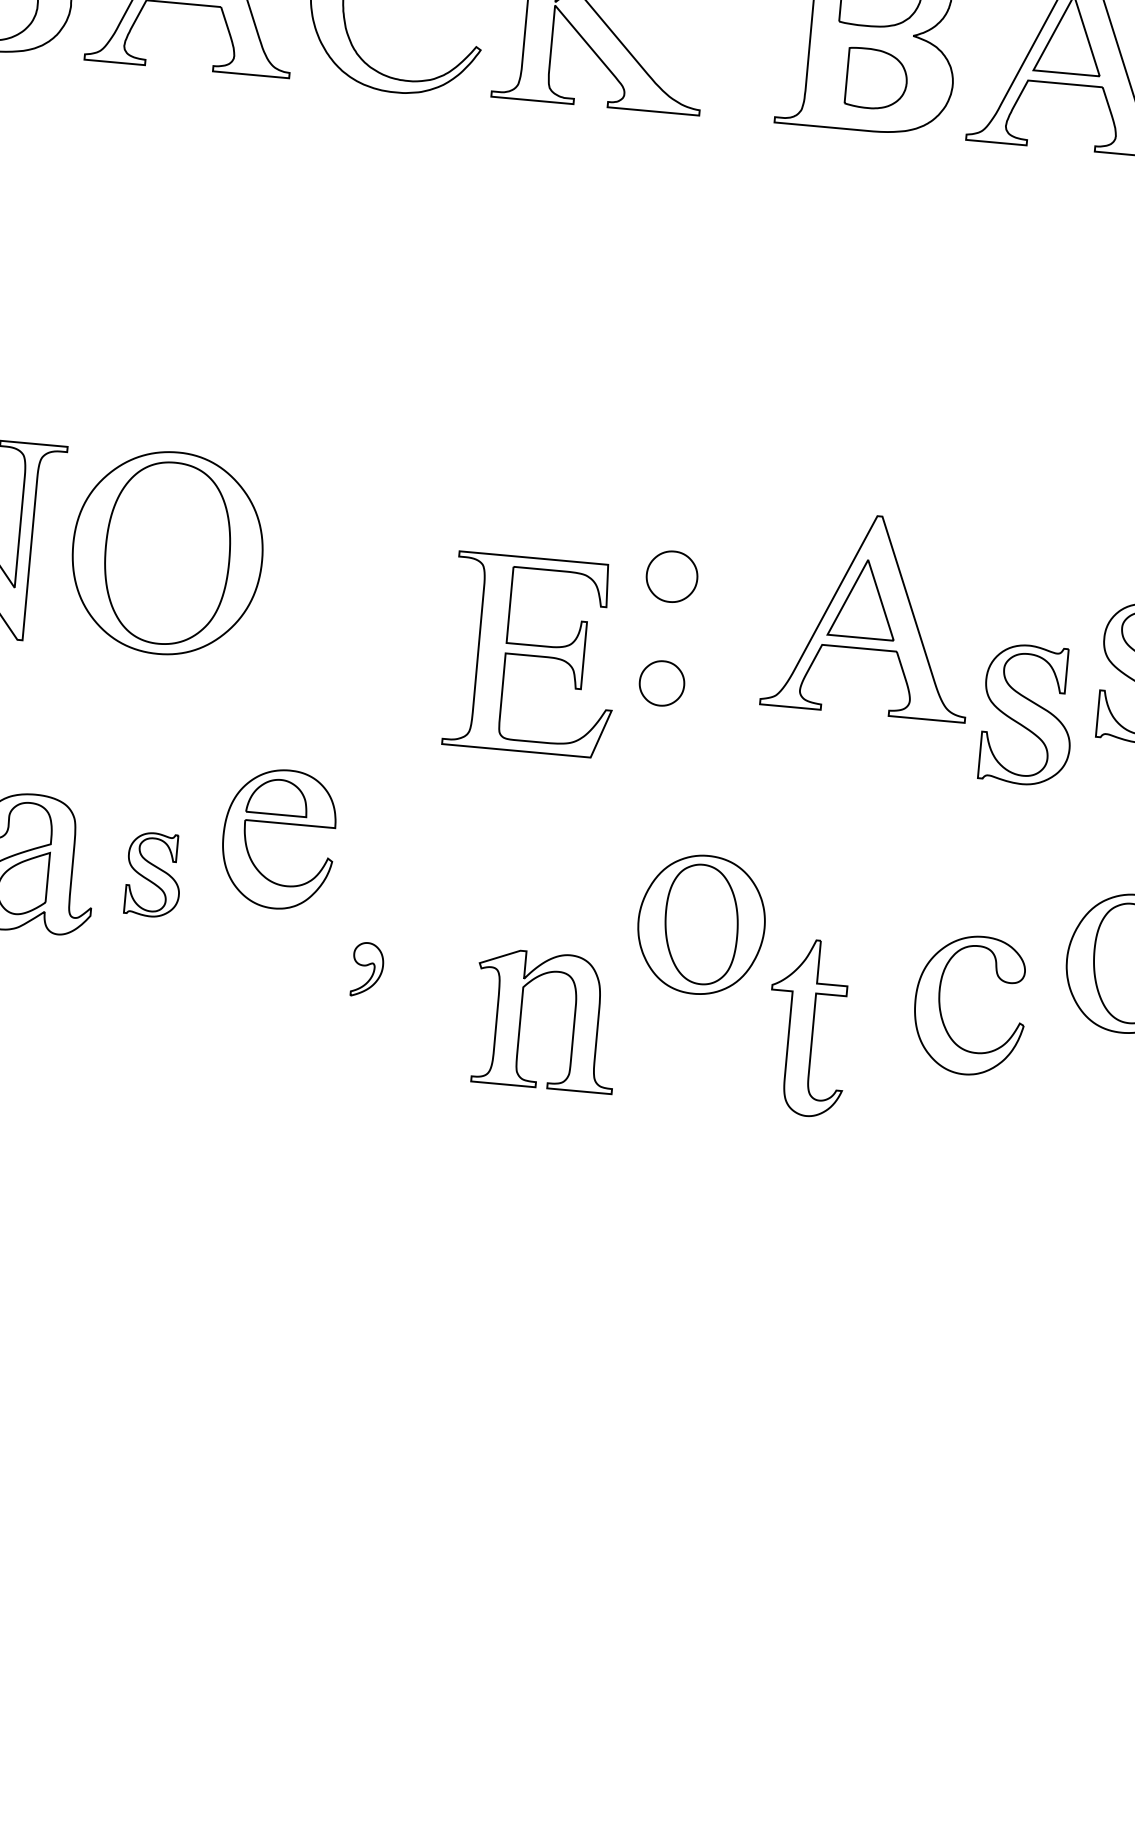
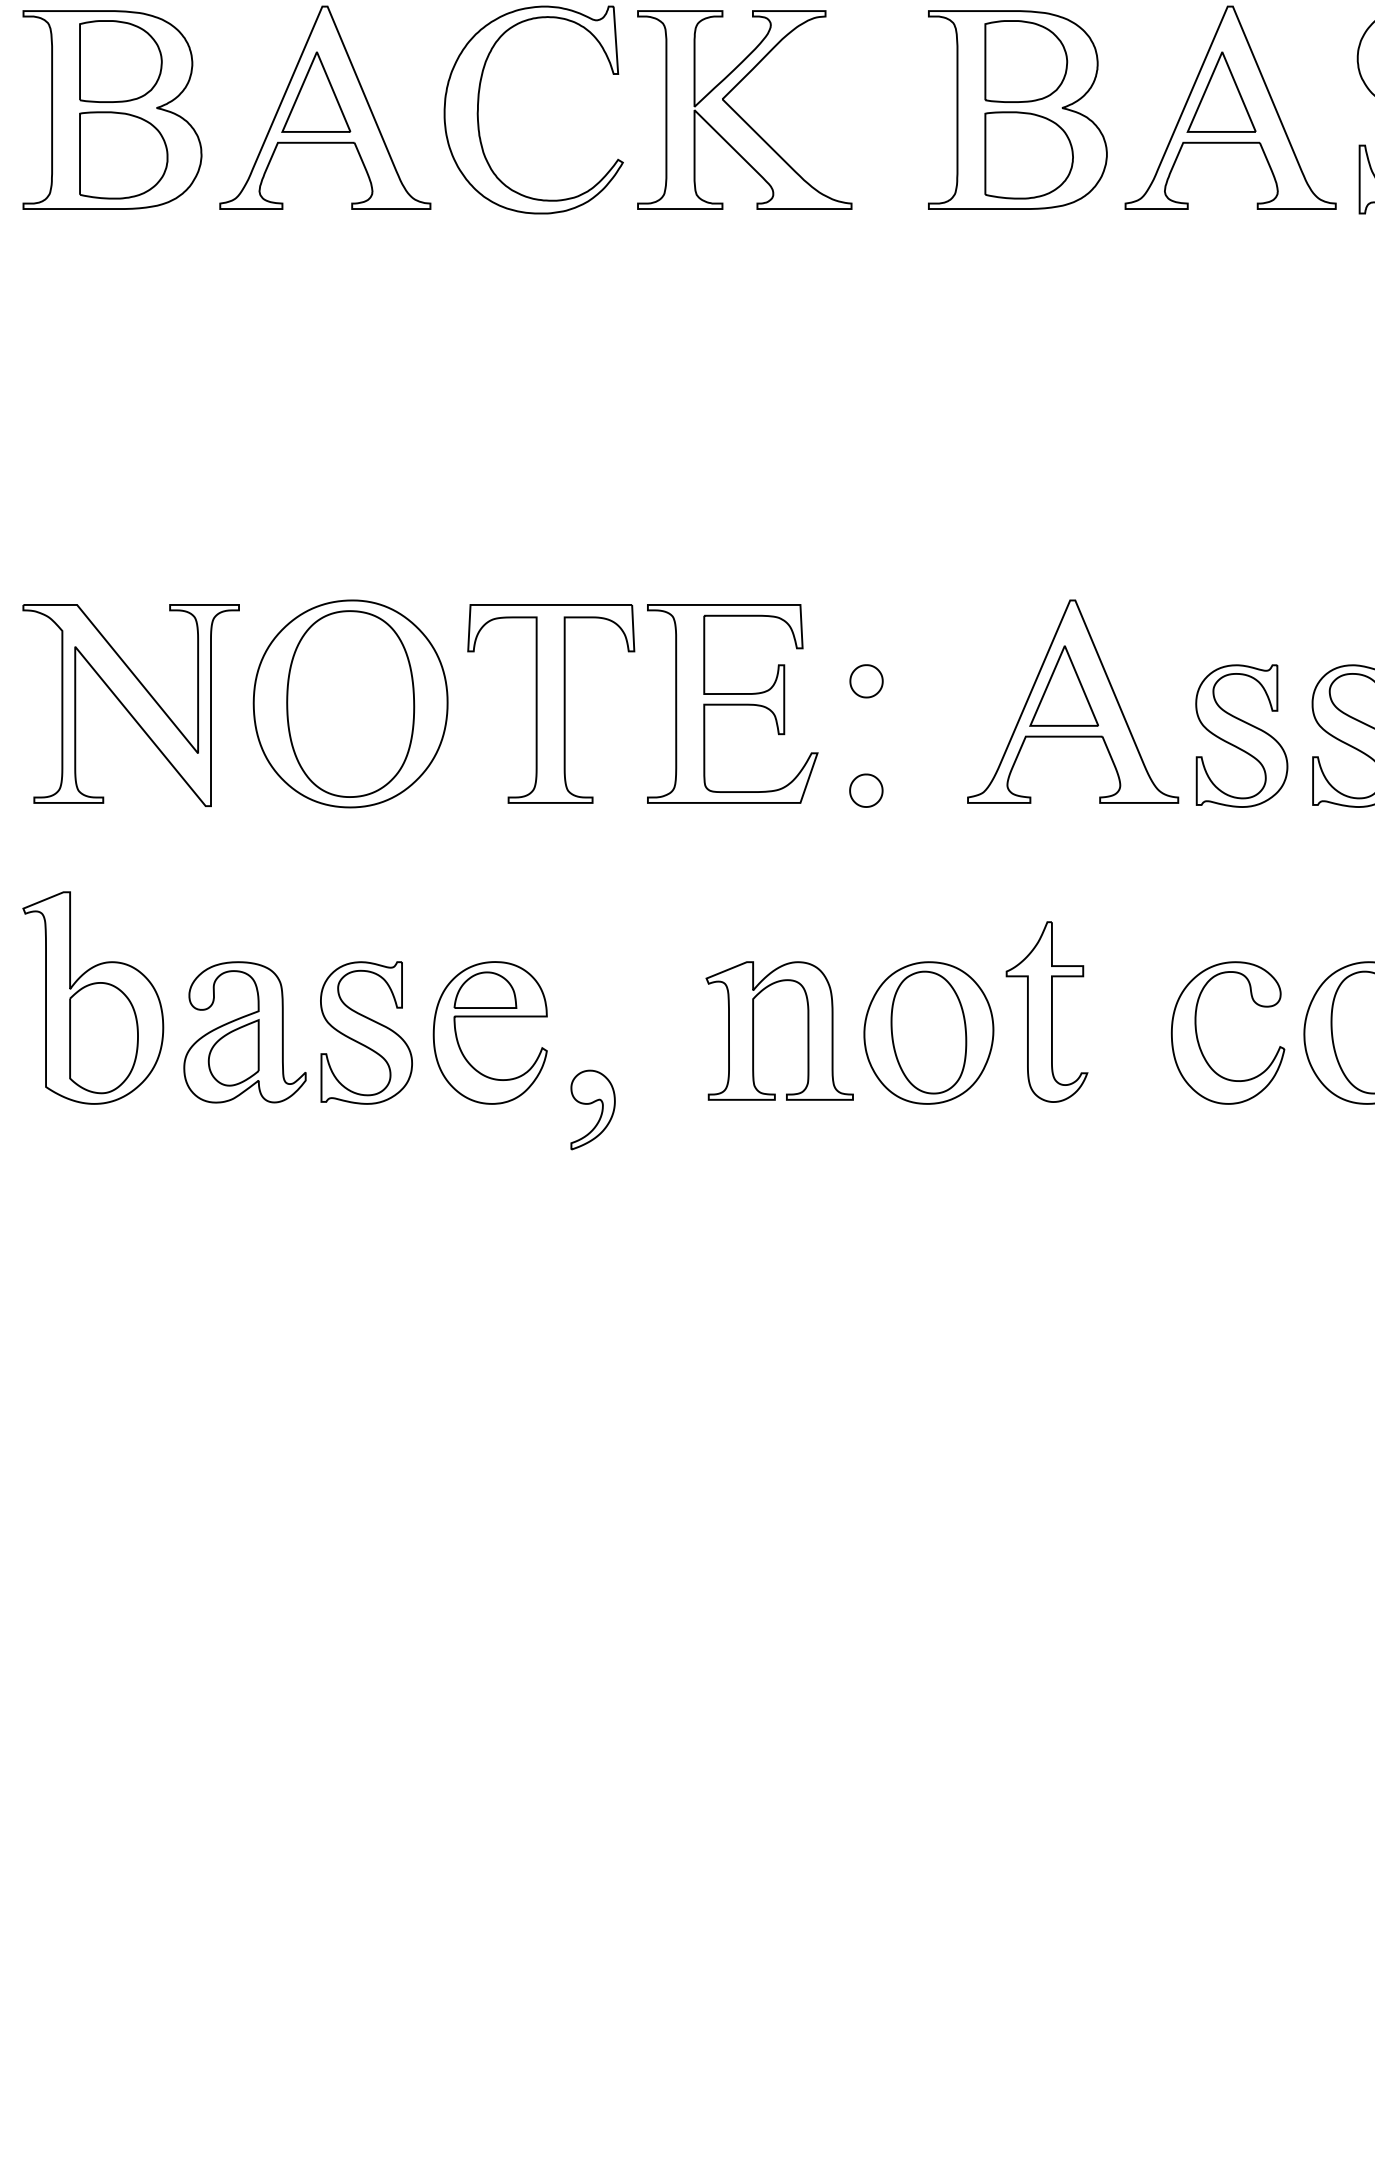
part: (876, 79) -> (1028, 155), size x1.43
part: (363, 570) -> (551, 703), added
part: (671, 577) -> (866, 681), size x0.62
part: (533, 654) -> (732, 703), moved
part: (662, 683) -> (866, 790), size x0.71
part: (1027, 714) -> (1241, 735), moved
part: (279, 824) -> (489, 1017), moved
part: (153, 874) -> (366, 1032), size x1.67
part: (367, 969) -> (592, 1109), size x1.43
part: (941, 1007) -> (1198, 1038), moved
part: (520, 1017) -> (753, 1030), moved
part: (807, 1027) -> (1046, 1011), moved

